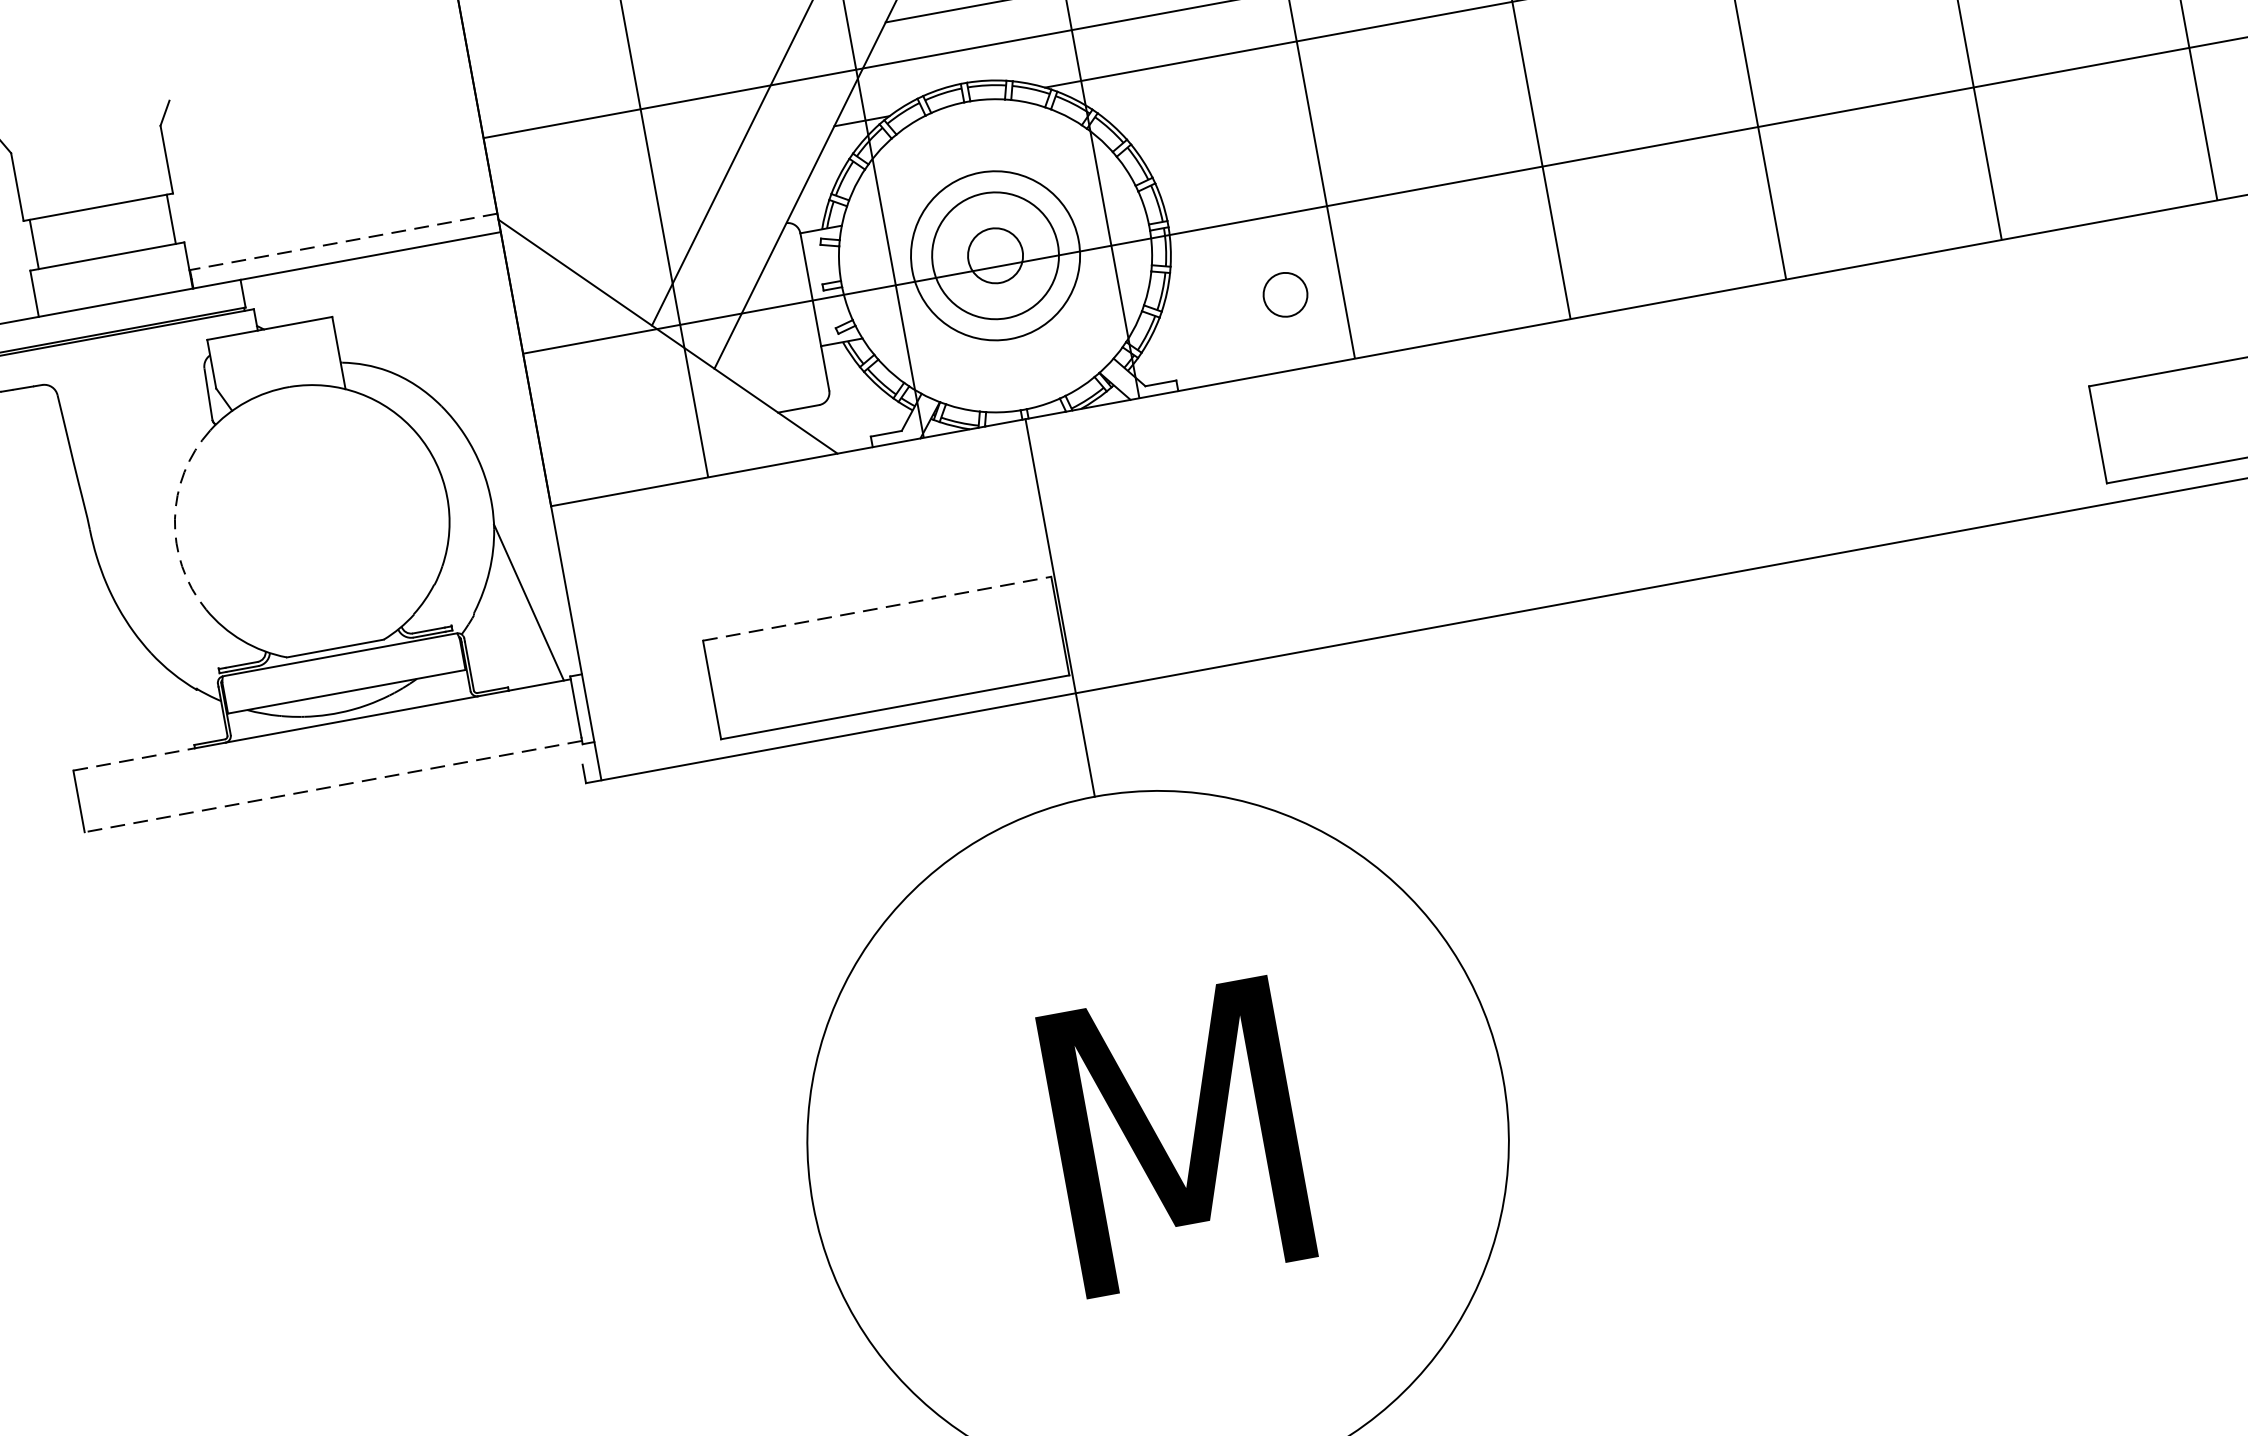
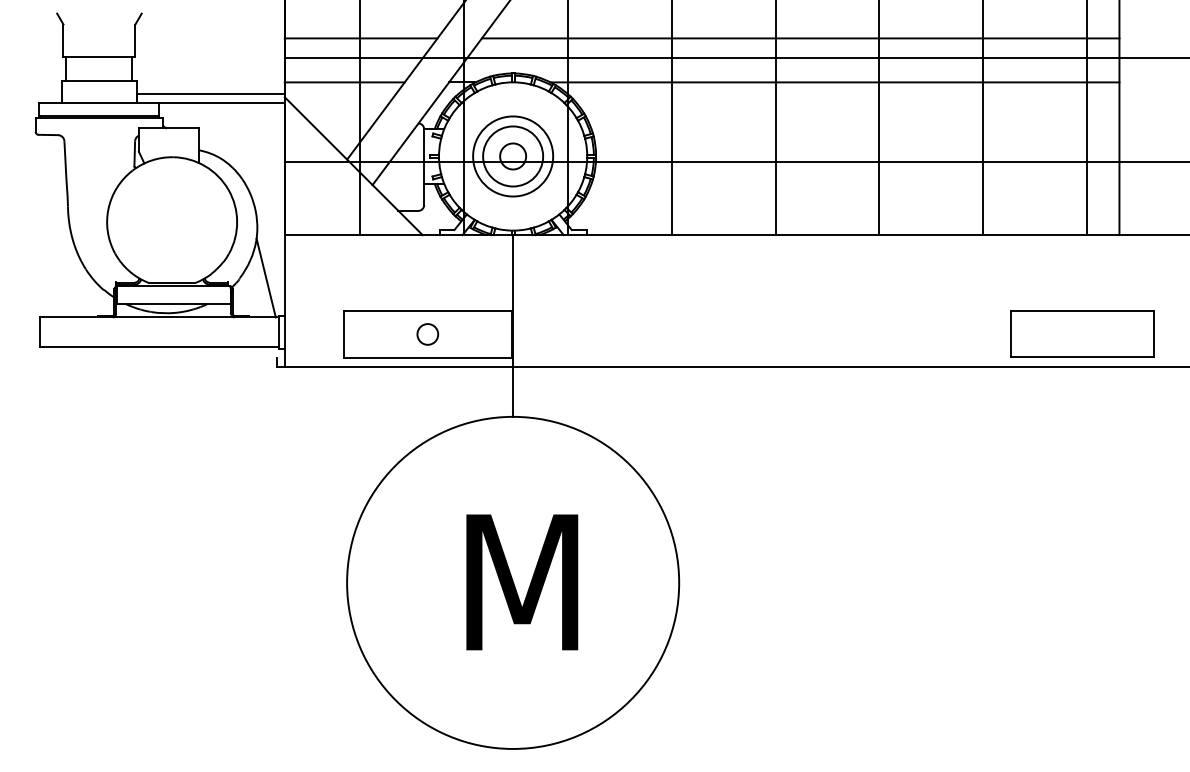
line: (633, 68) -> (360, 38), added
line: (617, 166) -> (344, 82), added
line: (343, 242) -> (210, 94), dashed -> solid
circle: (1284, 295) -> (427, 334), moved
arc: (175, 520) -> (108, 209), dashed -> solid
line: (876, 608) -> (427, 310), dashed -> solid
line: (135, 759) -> (69, 317), dashed -> solid
line: (333, 787) -> (159, 347), dashed -> solid

